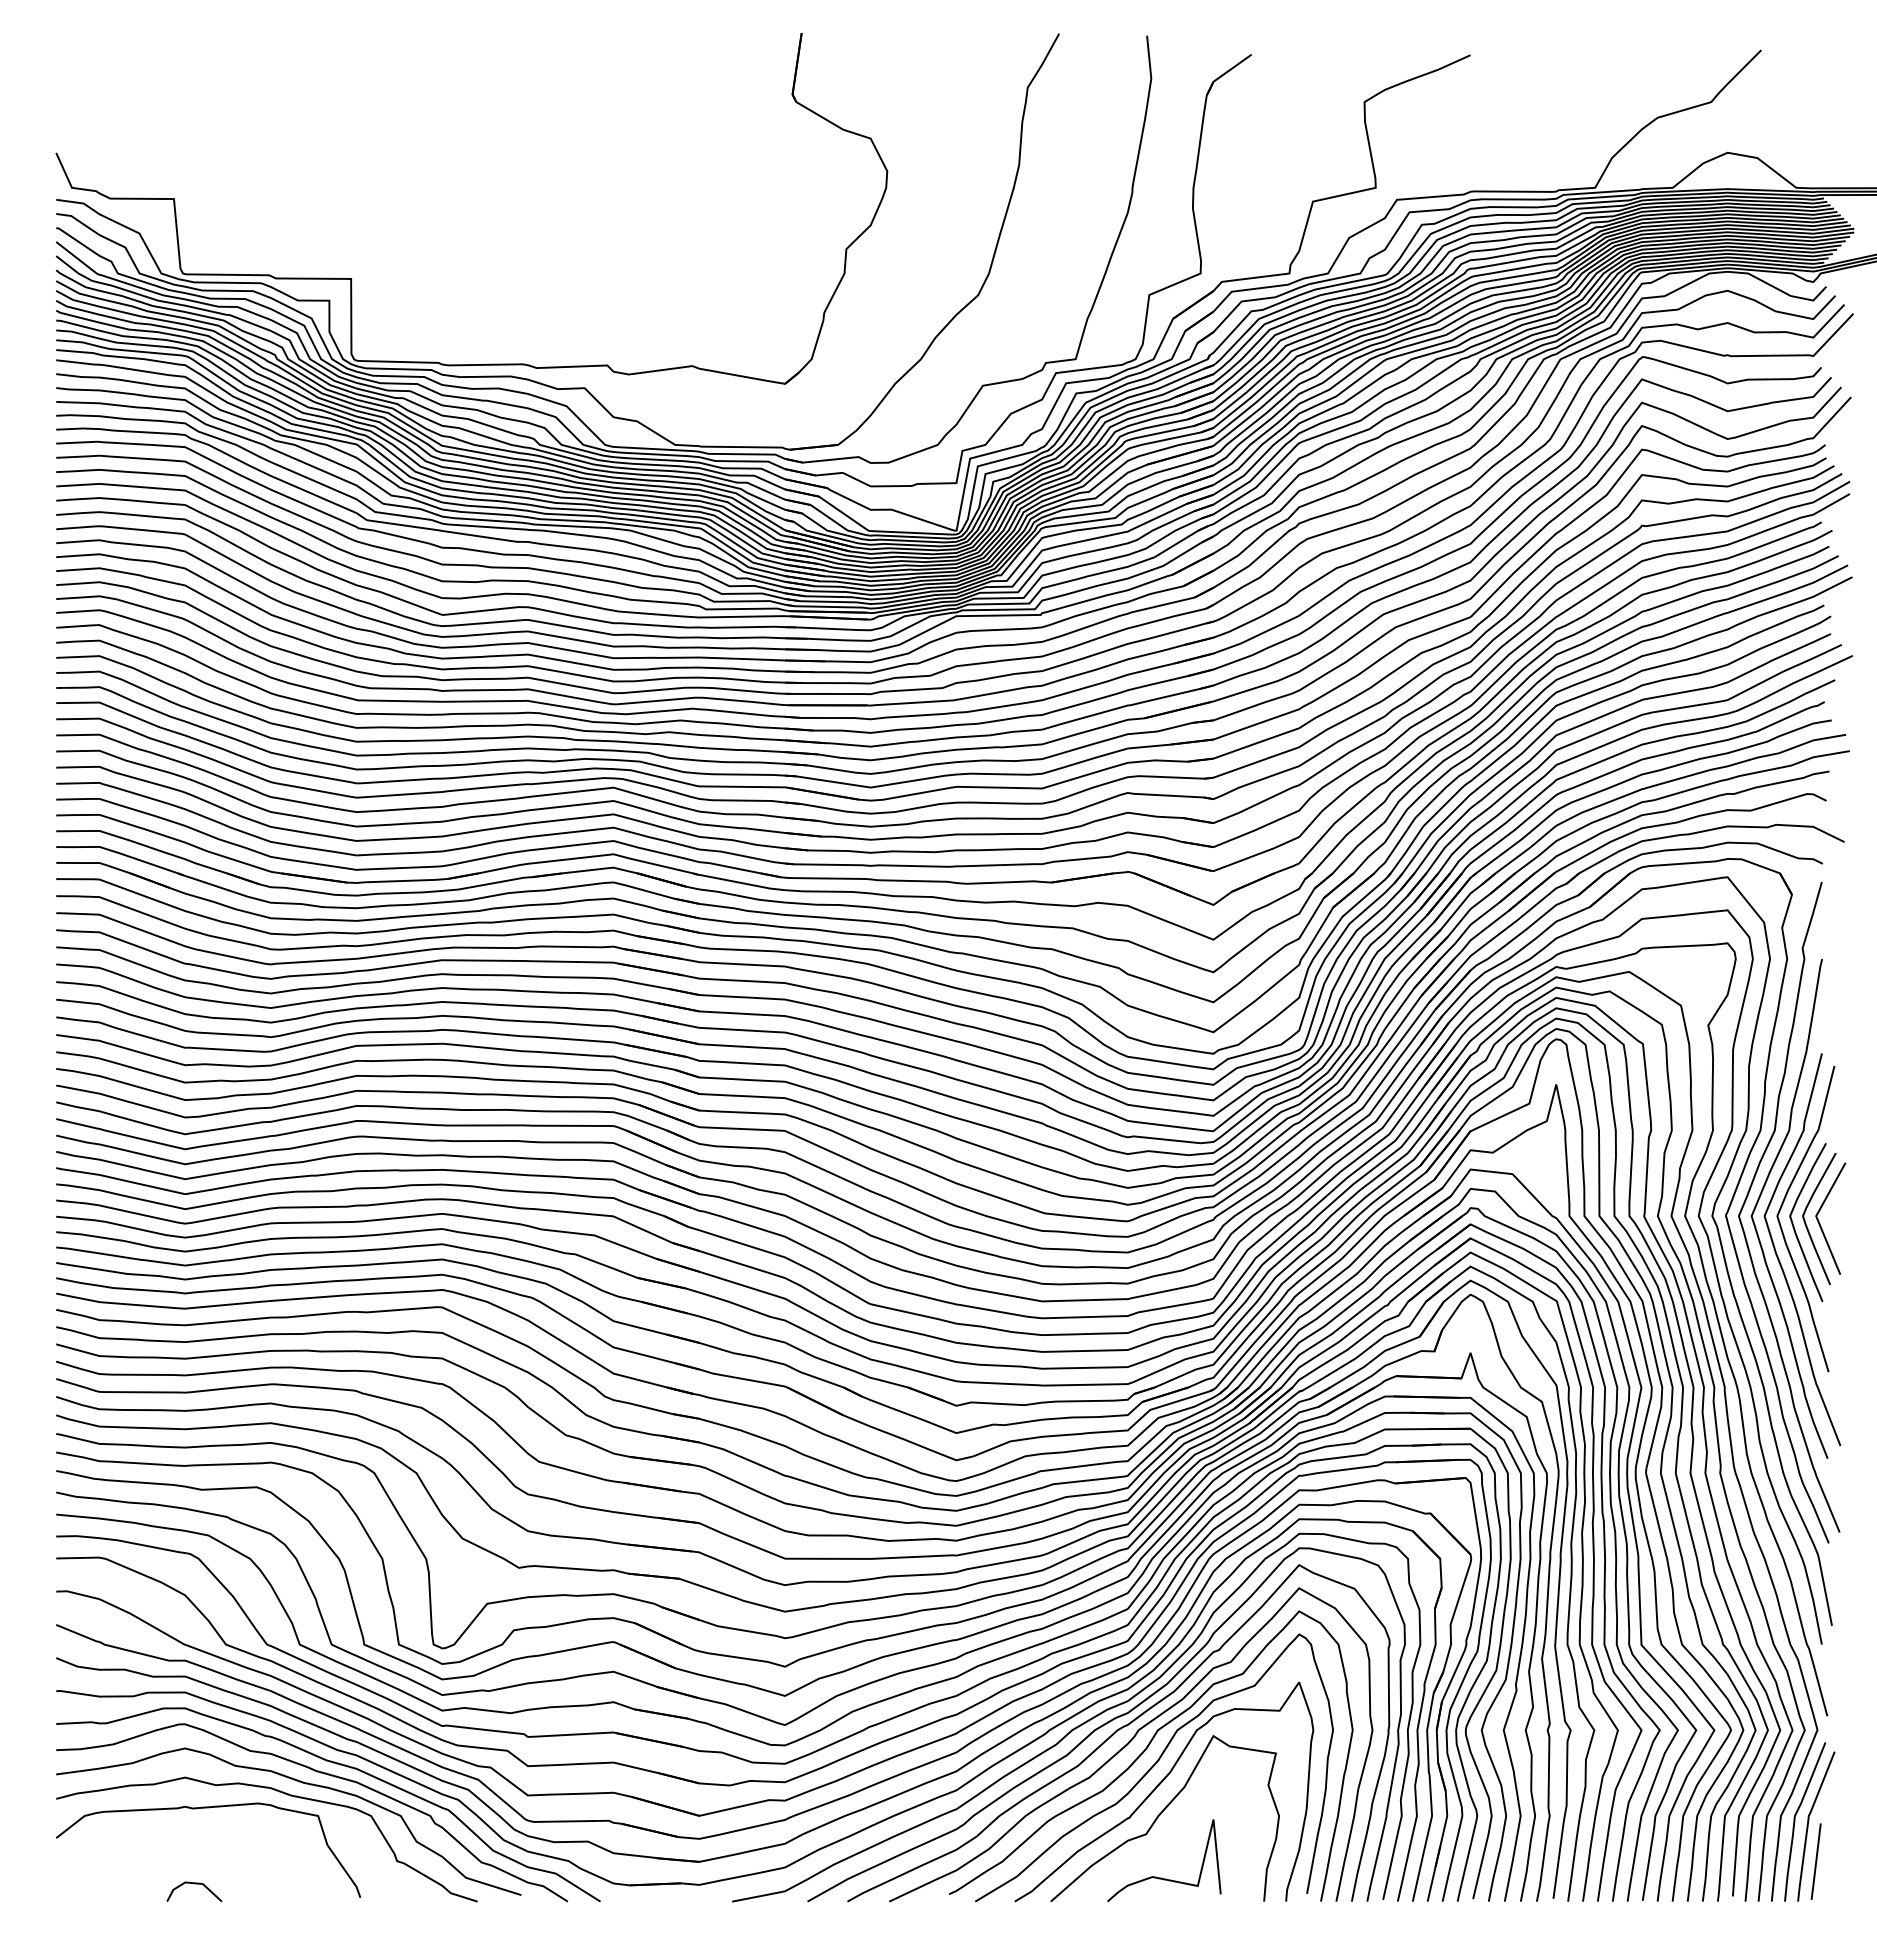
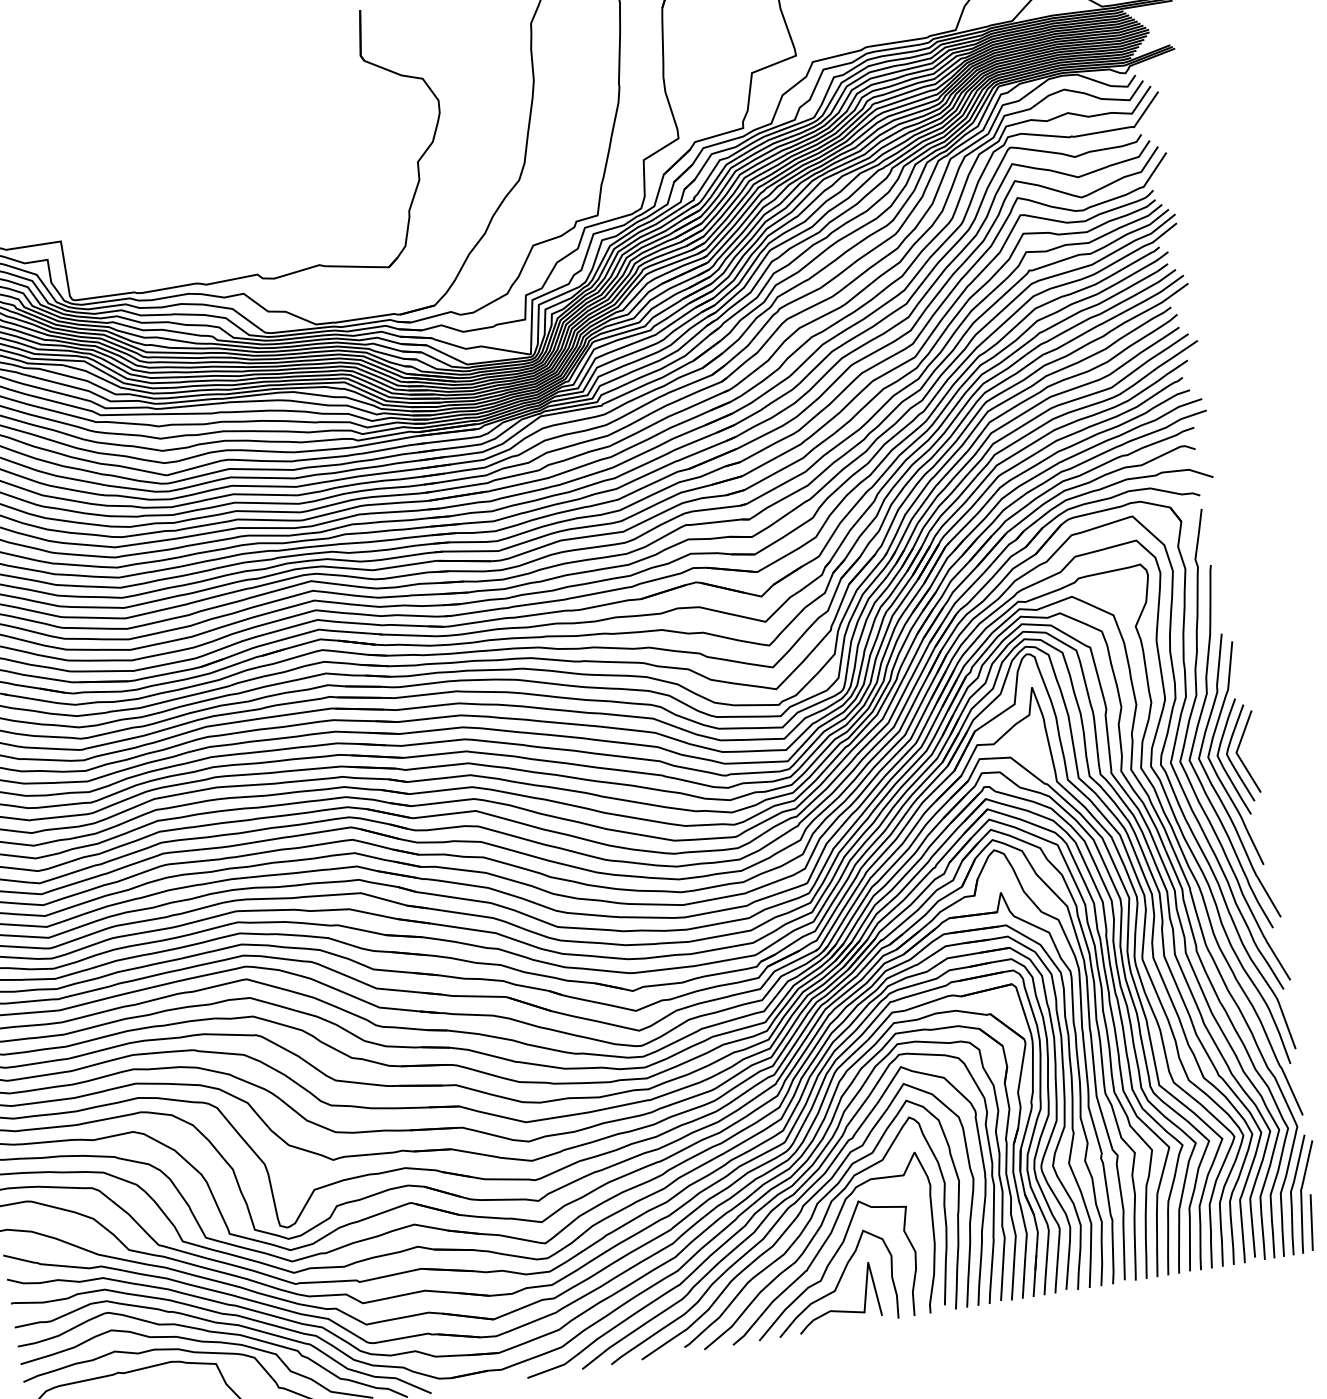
curve: (1168, 1840) -> (837, 1282), added

